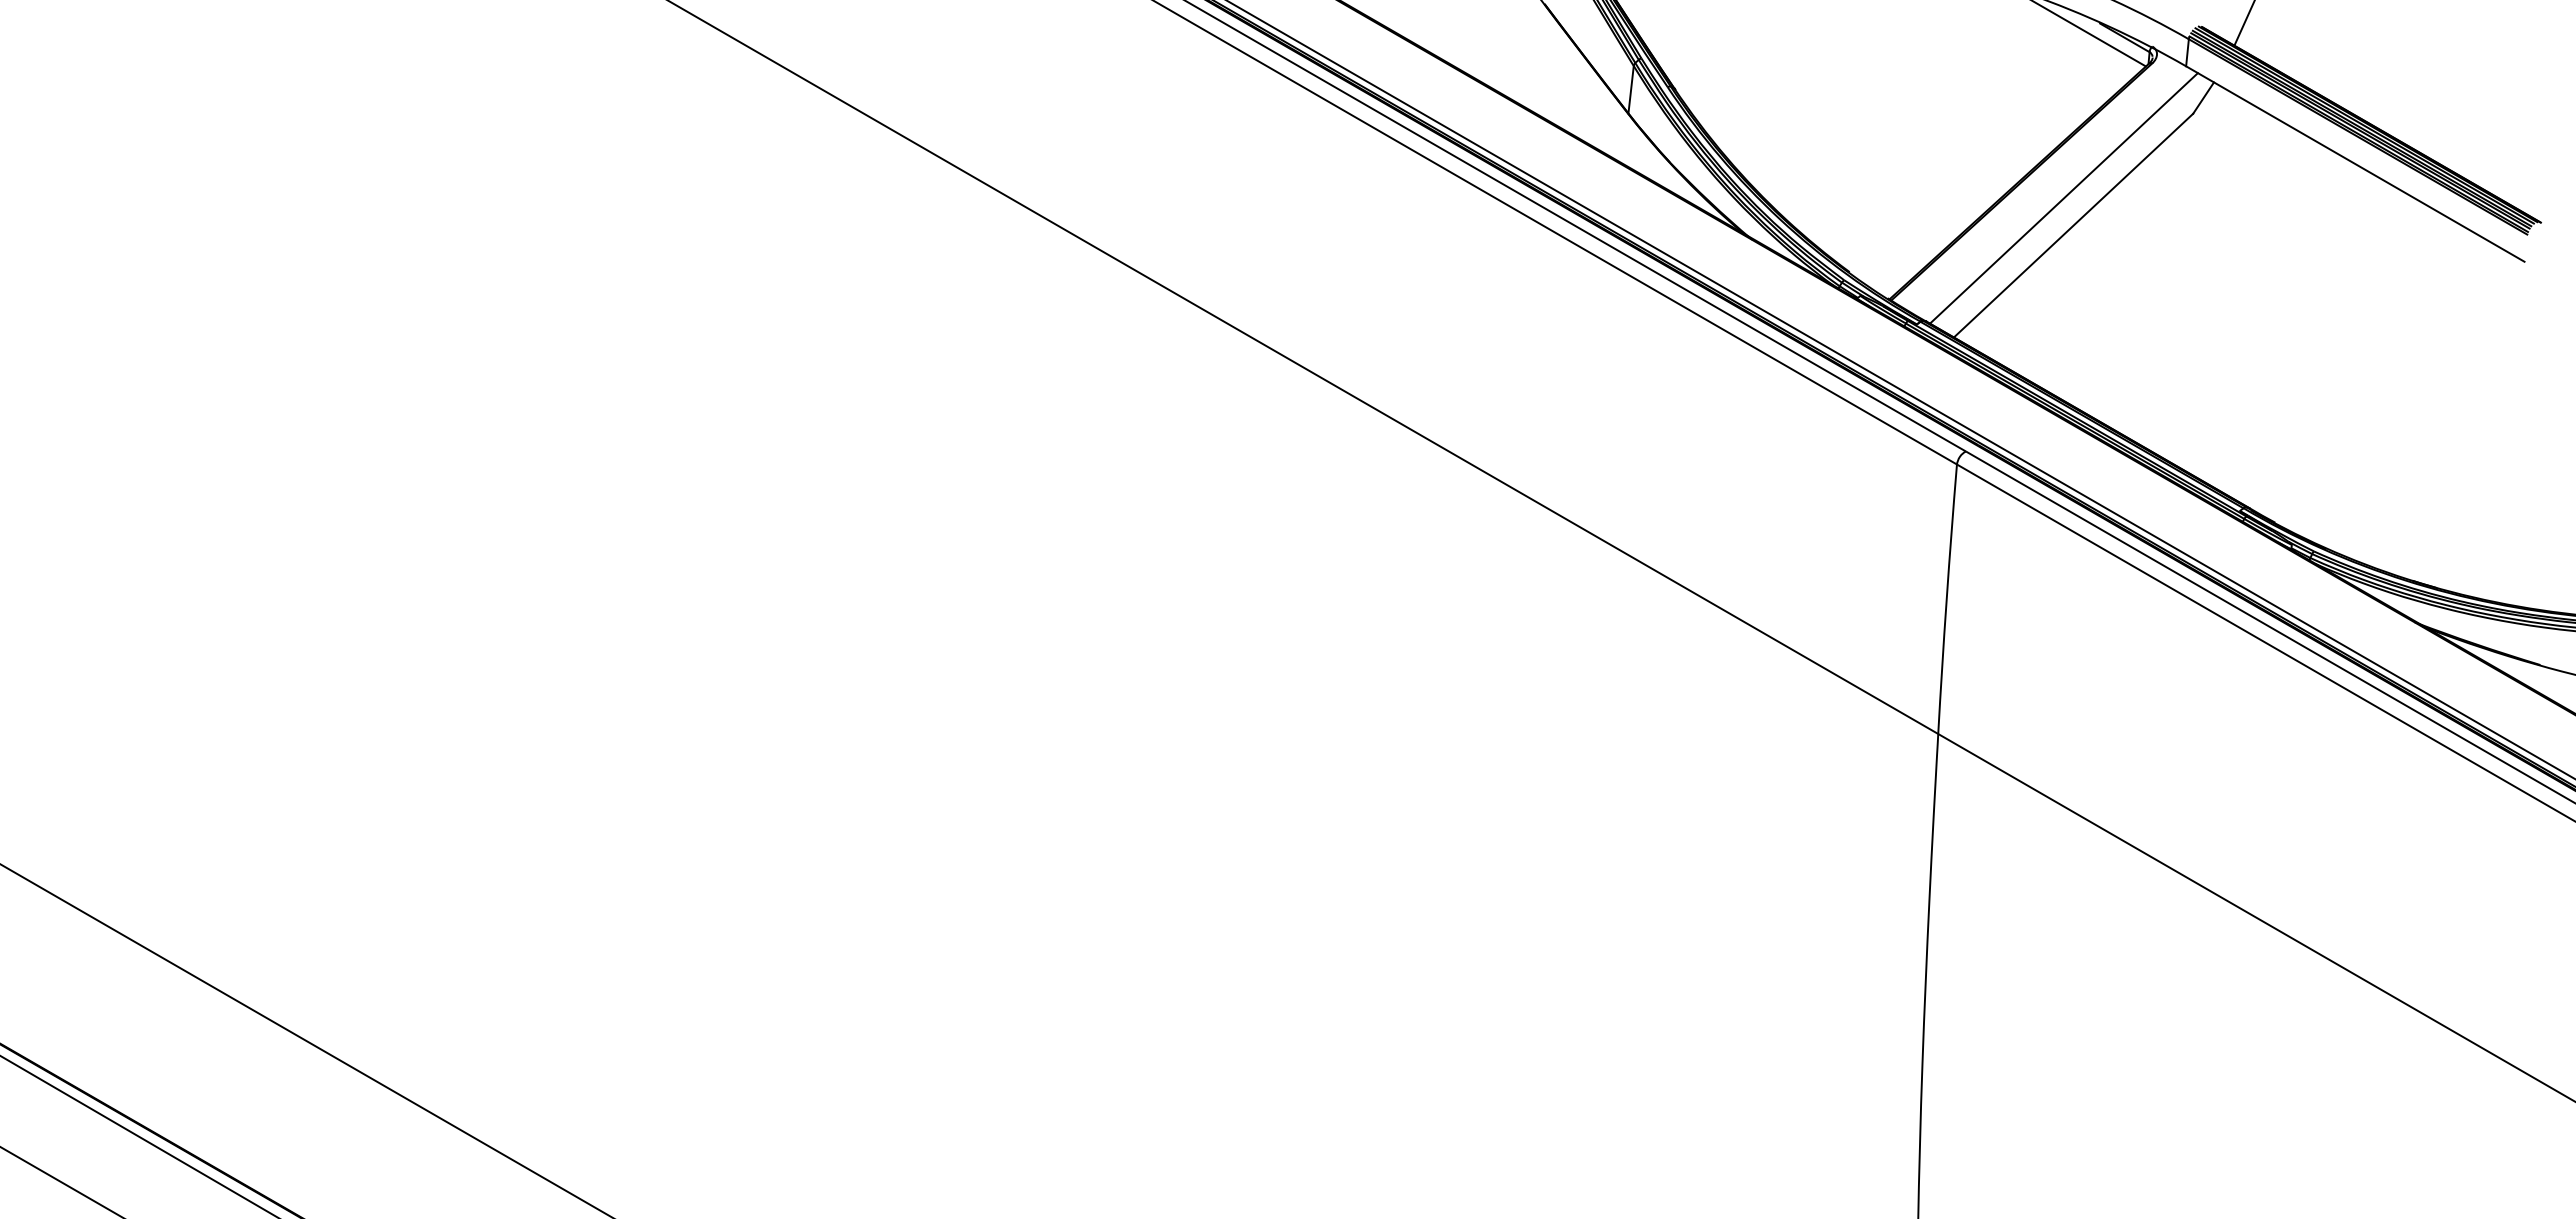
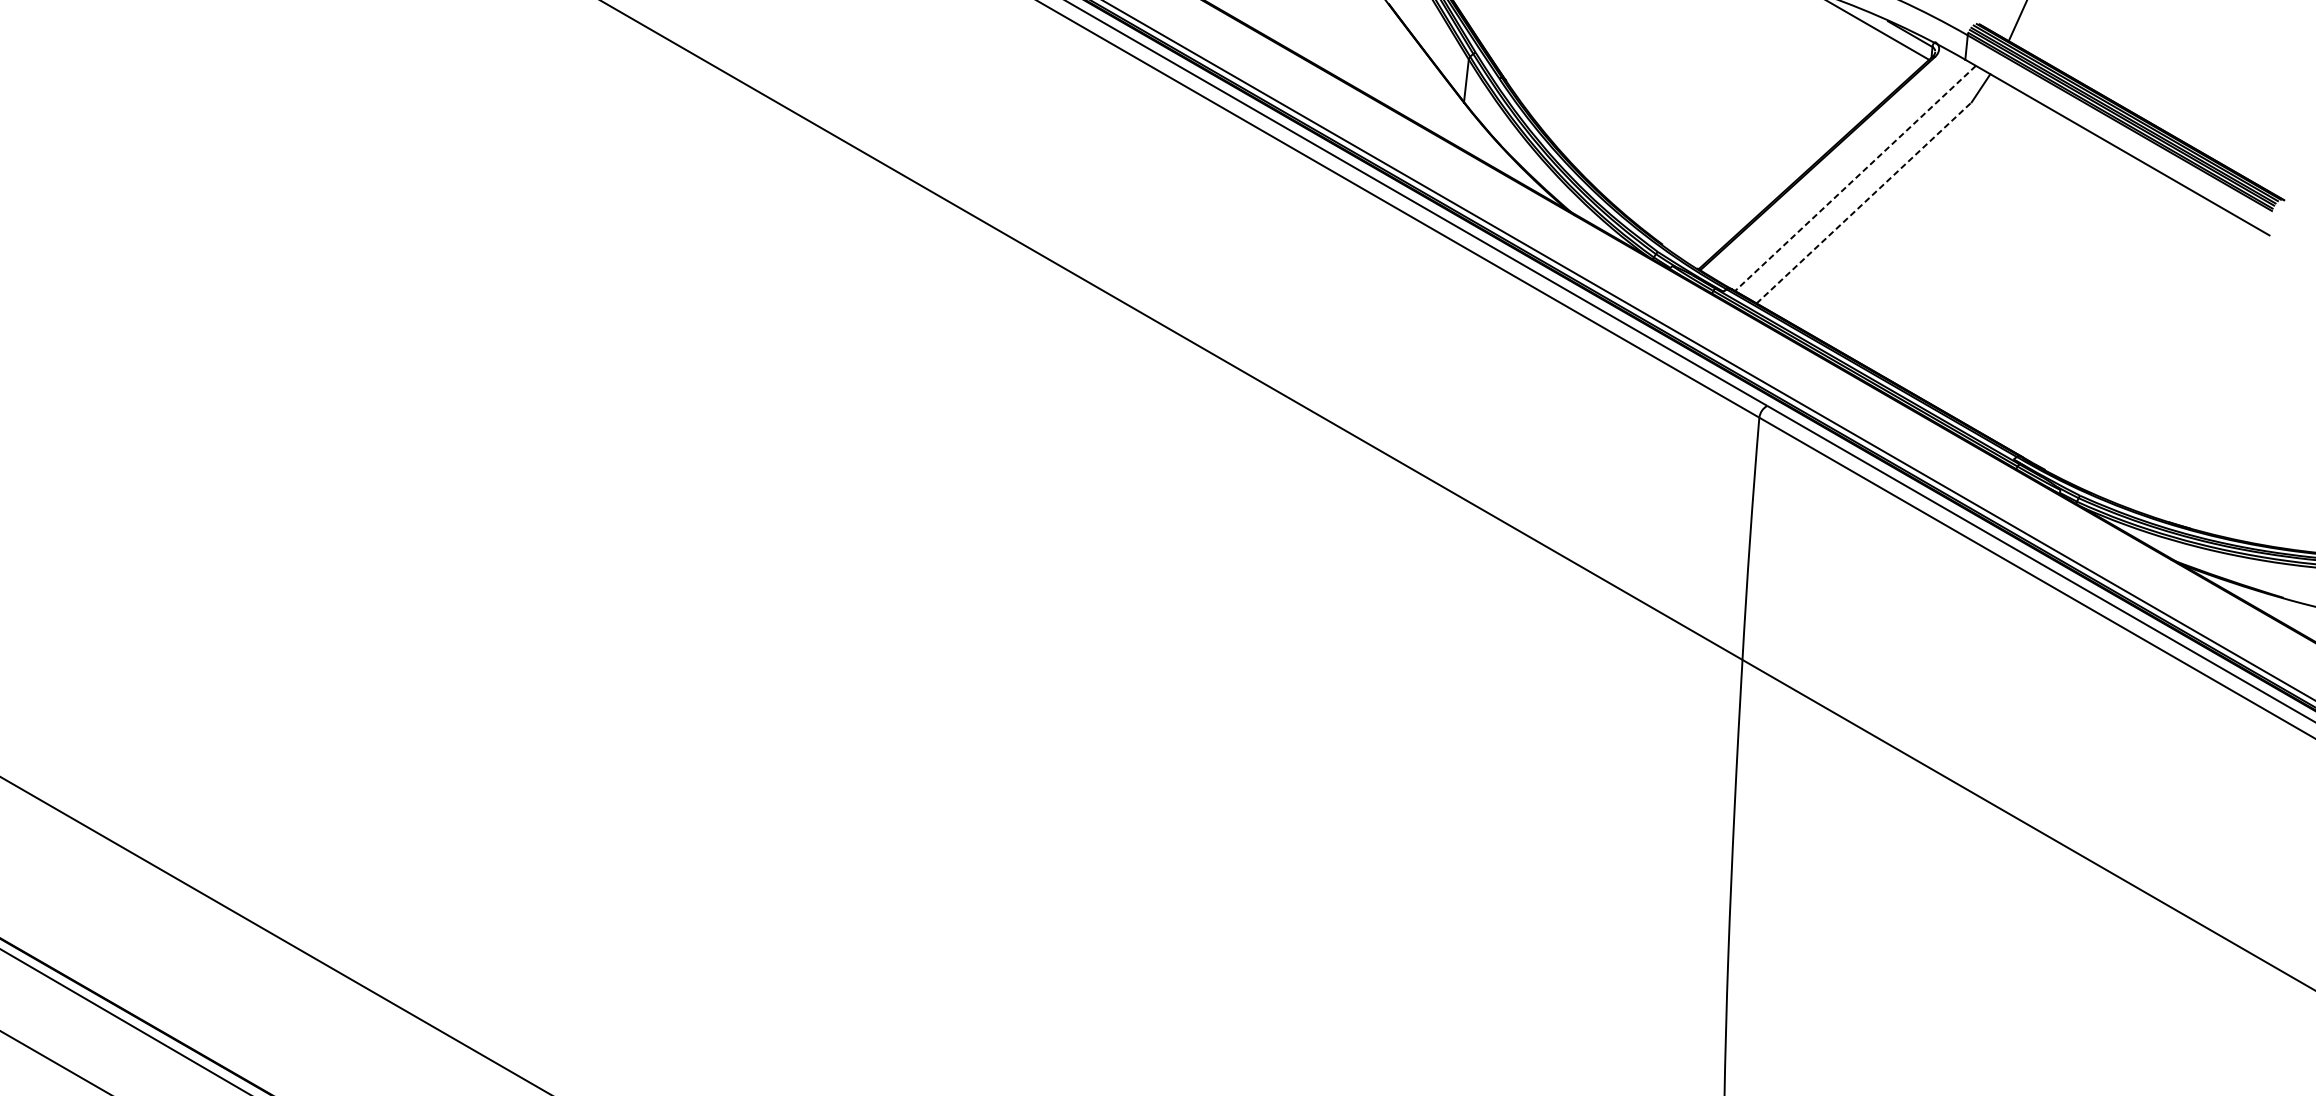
line: (2063, 198) -> (1855, 178), solid -> dashed
line: (2073, 225) -> (1864, 202), solid -> dashed

